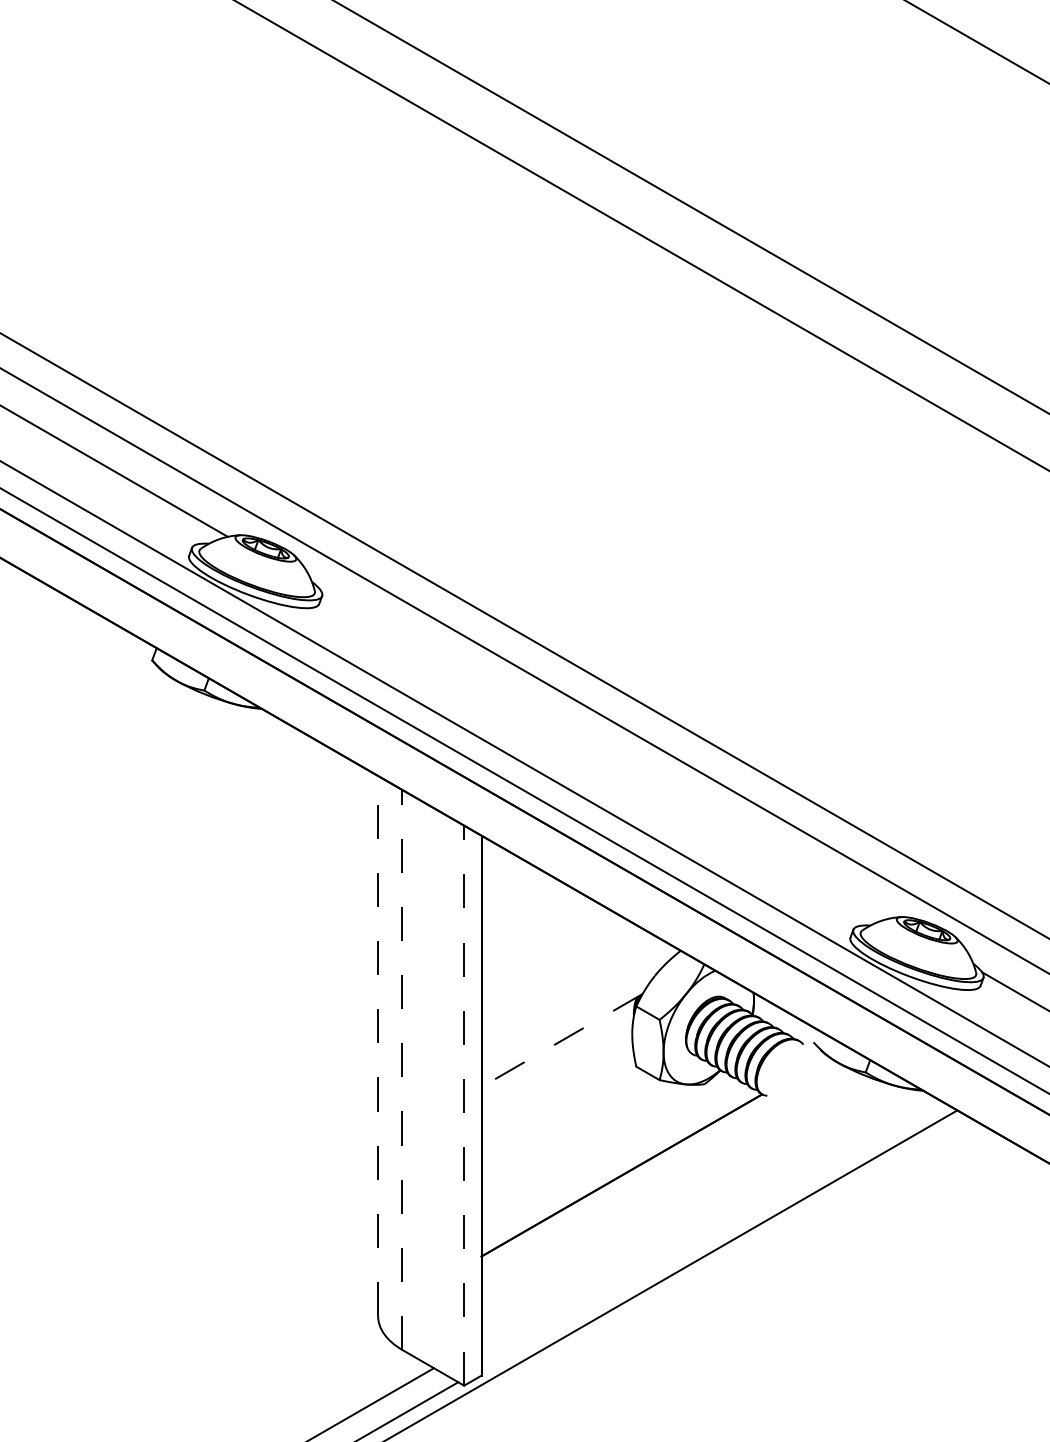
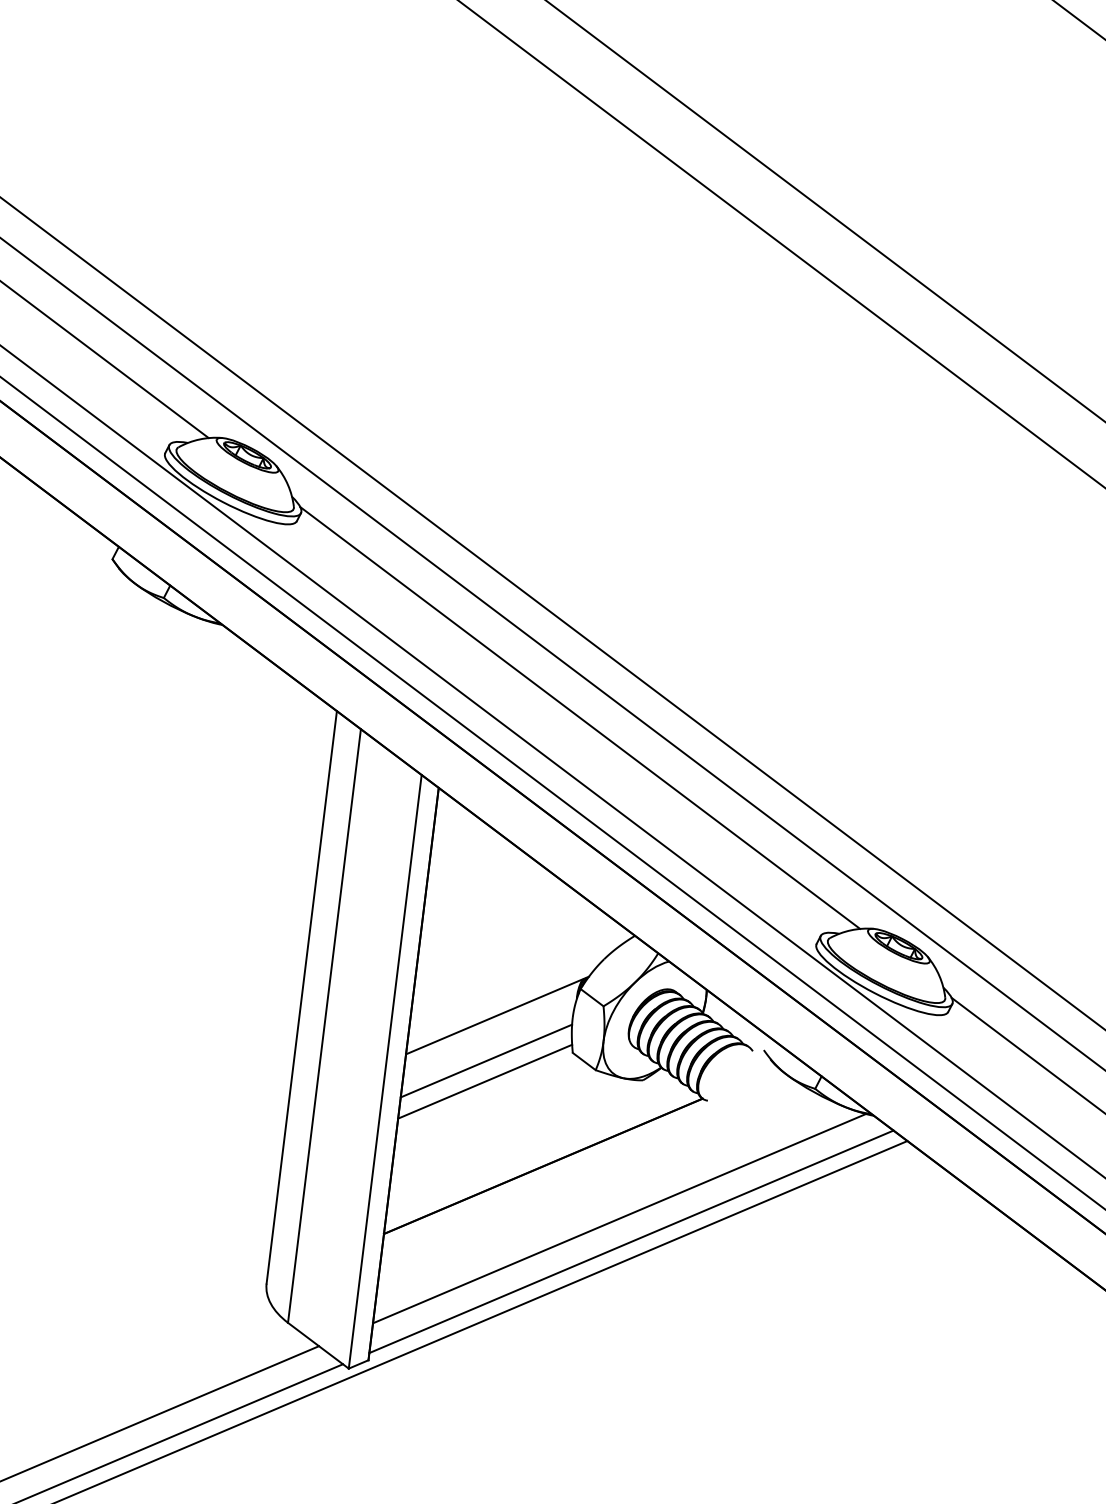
line: (604, 754) -> (579, 717), added
line: (561, 1040) -> (496, 1015), dashed -> solid
line: (378, 1045) -> (302, 996), dashed -> solid
line: (402, 1069) -> (324, 1025), dashed -> solid
line: (556, 1083) -> (485, 1060), added
line: (557, 1103) -> (484, 1081), added
line: (464, 1105) -> (385, 1071), dashed -> solid
line: (698, 1215) -> (619, 1218), added
line: (712, 1235) -> (631, 1241), added

